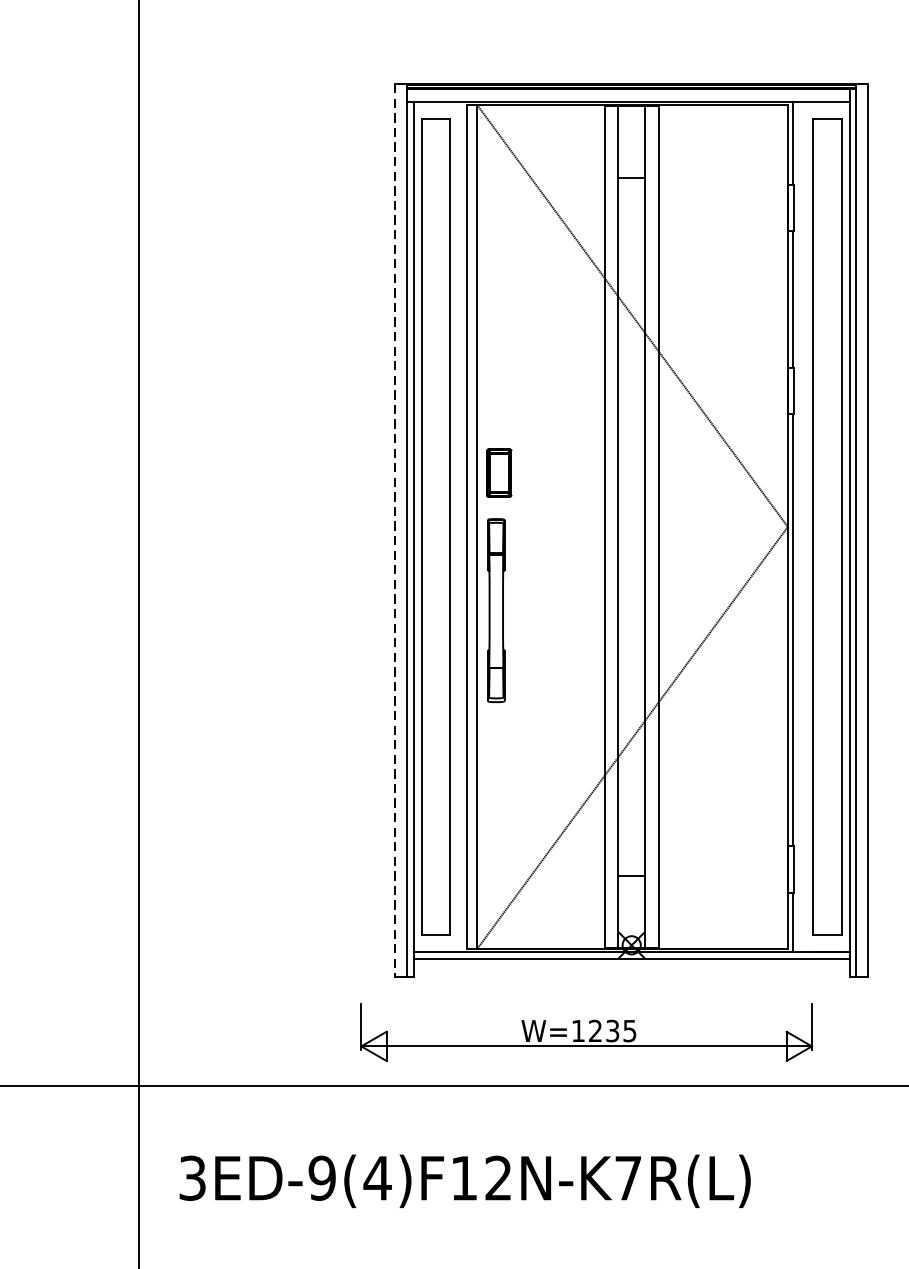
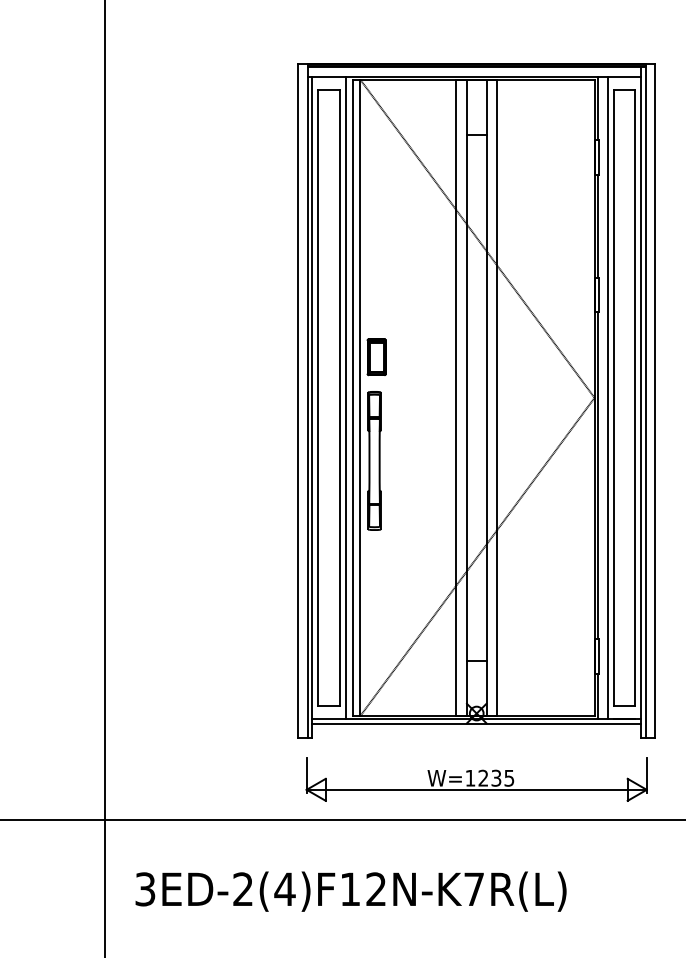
line: (457, 526) -> (345, 397), added
line: (804, 526) -> (607, 397), added
line: (395, 530) -> (298, 400), dashed -> solid
part: (586, 1032) -> (476, 779), moved
text: (322, 1178) -> (243, 889), 3ED-9(4)F12N-K7R(L) -> 3ED-2(4)F12N-K7R(L)

